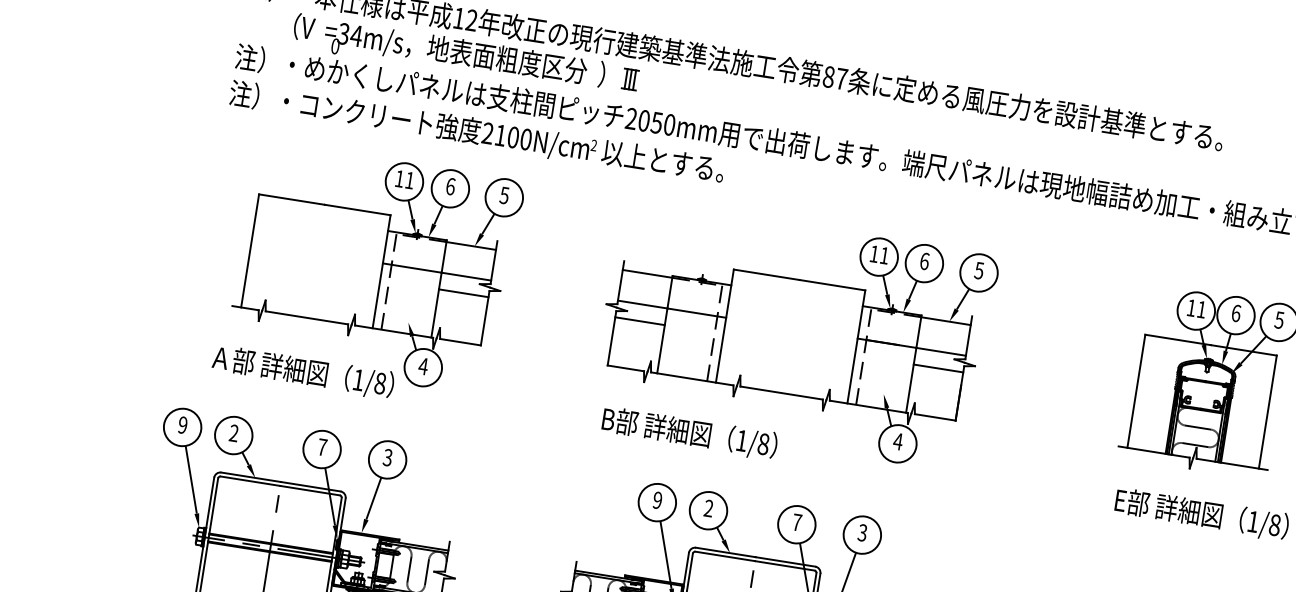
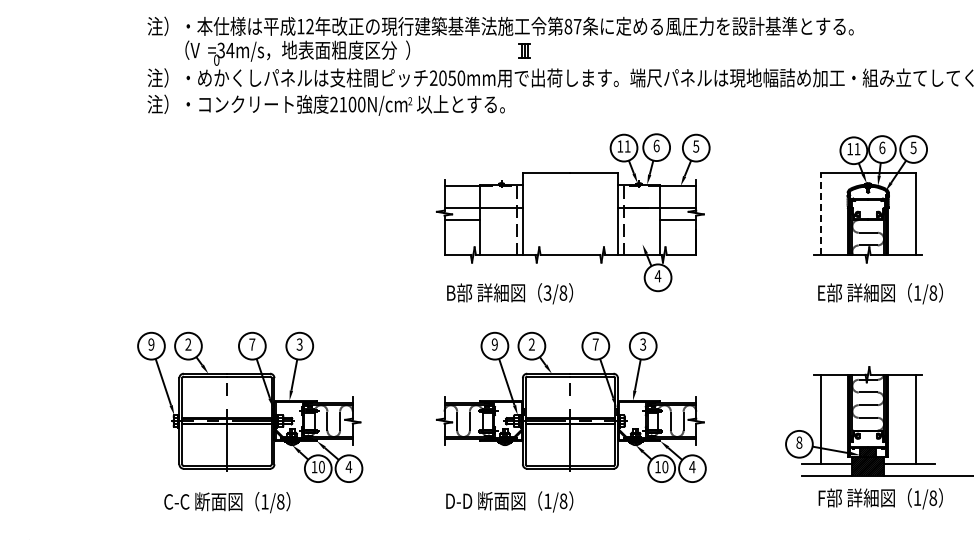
part: (630, 79) -> (524, 50), moved
part: (369, 276) -> (266, 218), removed
line: (1136, 391) -> (820, 214), solid -> dashed
text: (741, 439) -> (547, 292), 1/8 -> 3/8

